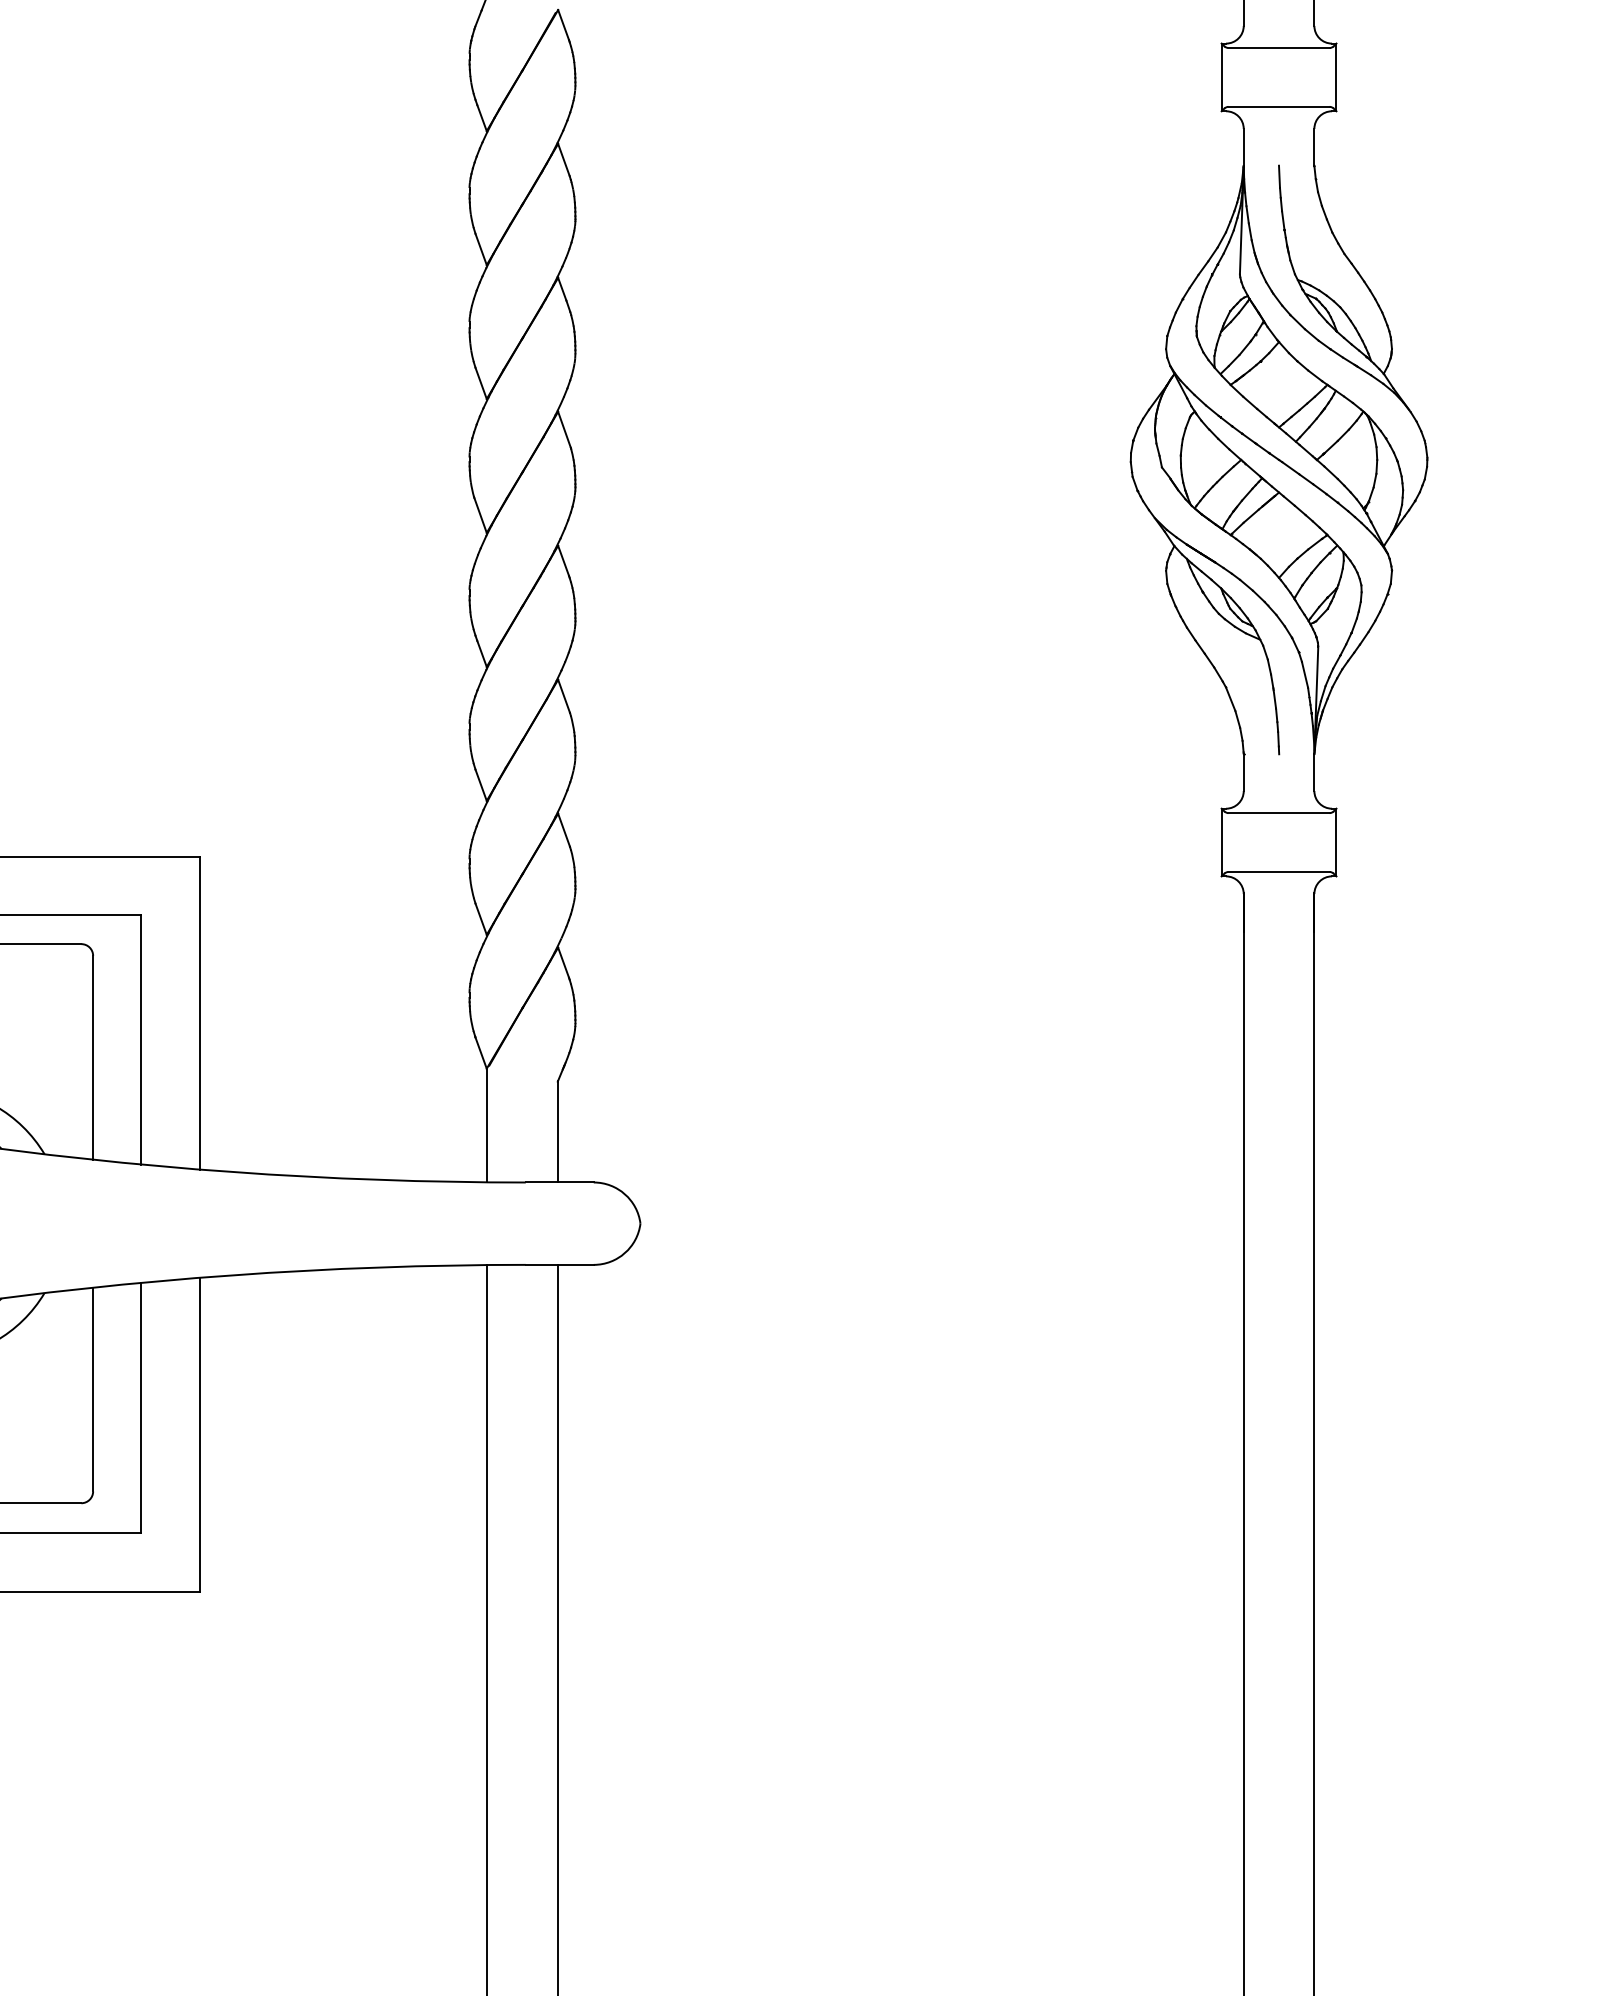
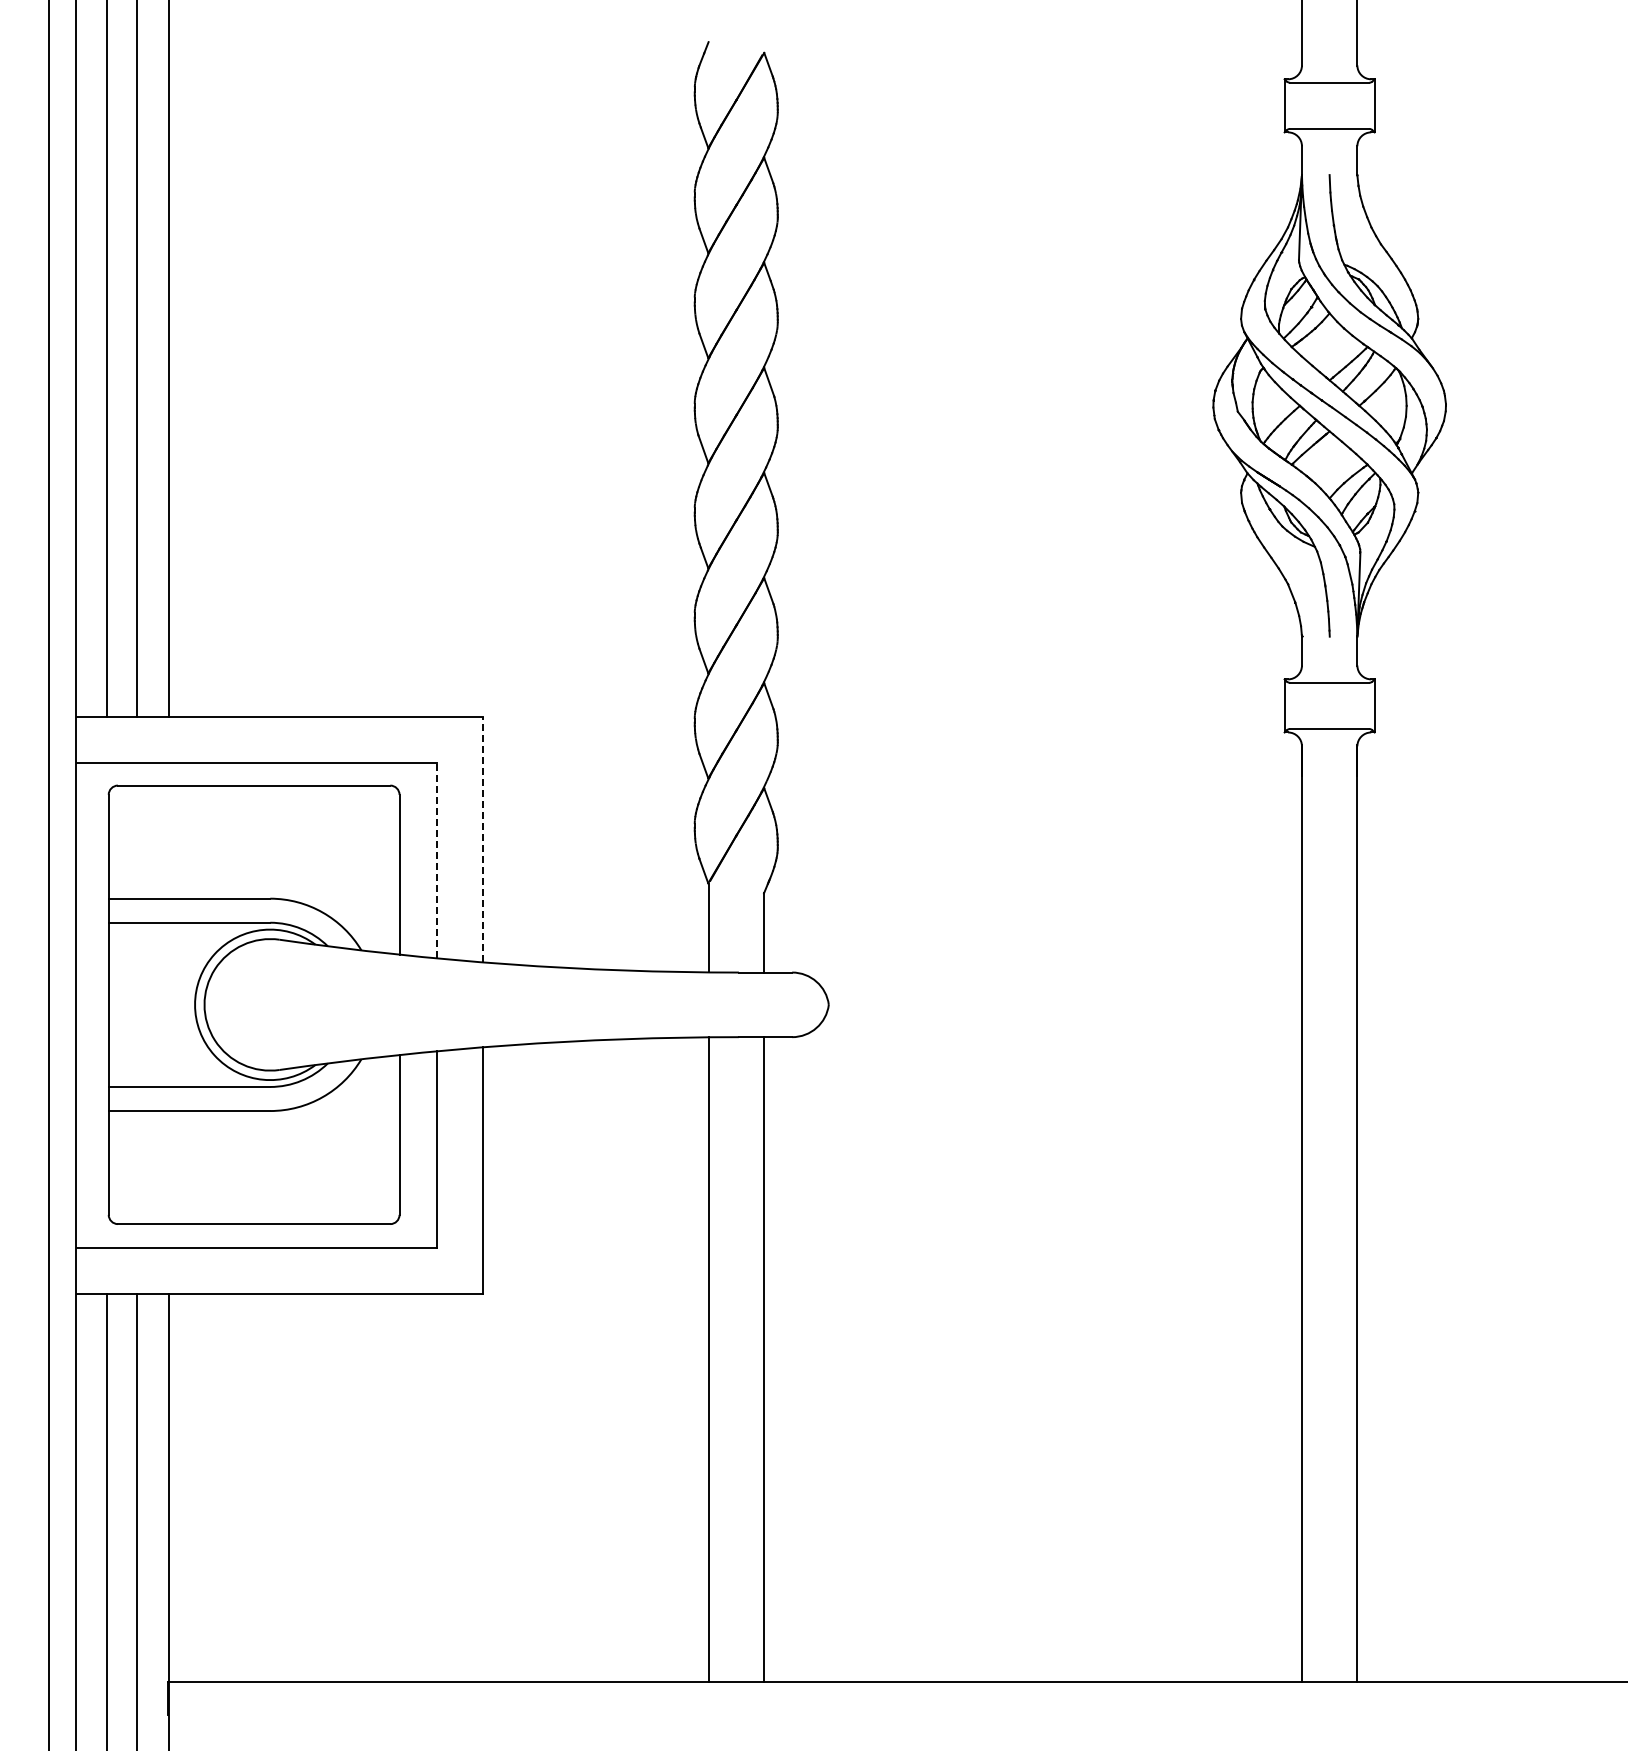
line: (200, 1012) -> (483, 839), solid -> dashed
line: (141, 1039) -> (437, 860), solid -> dashed

